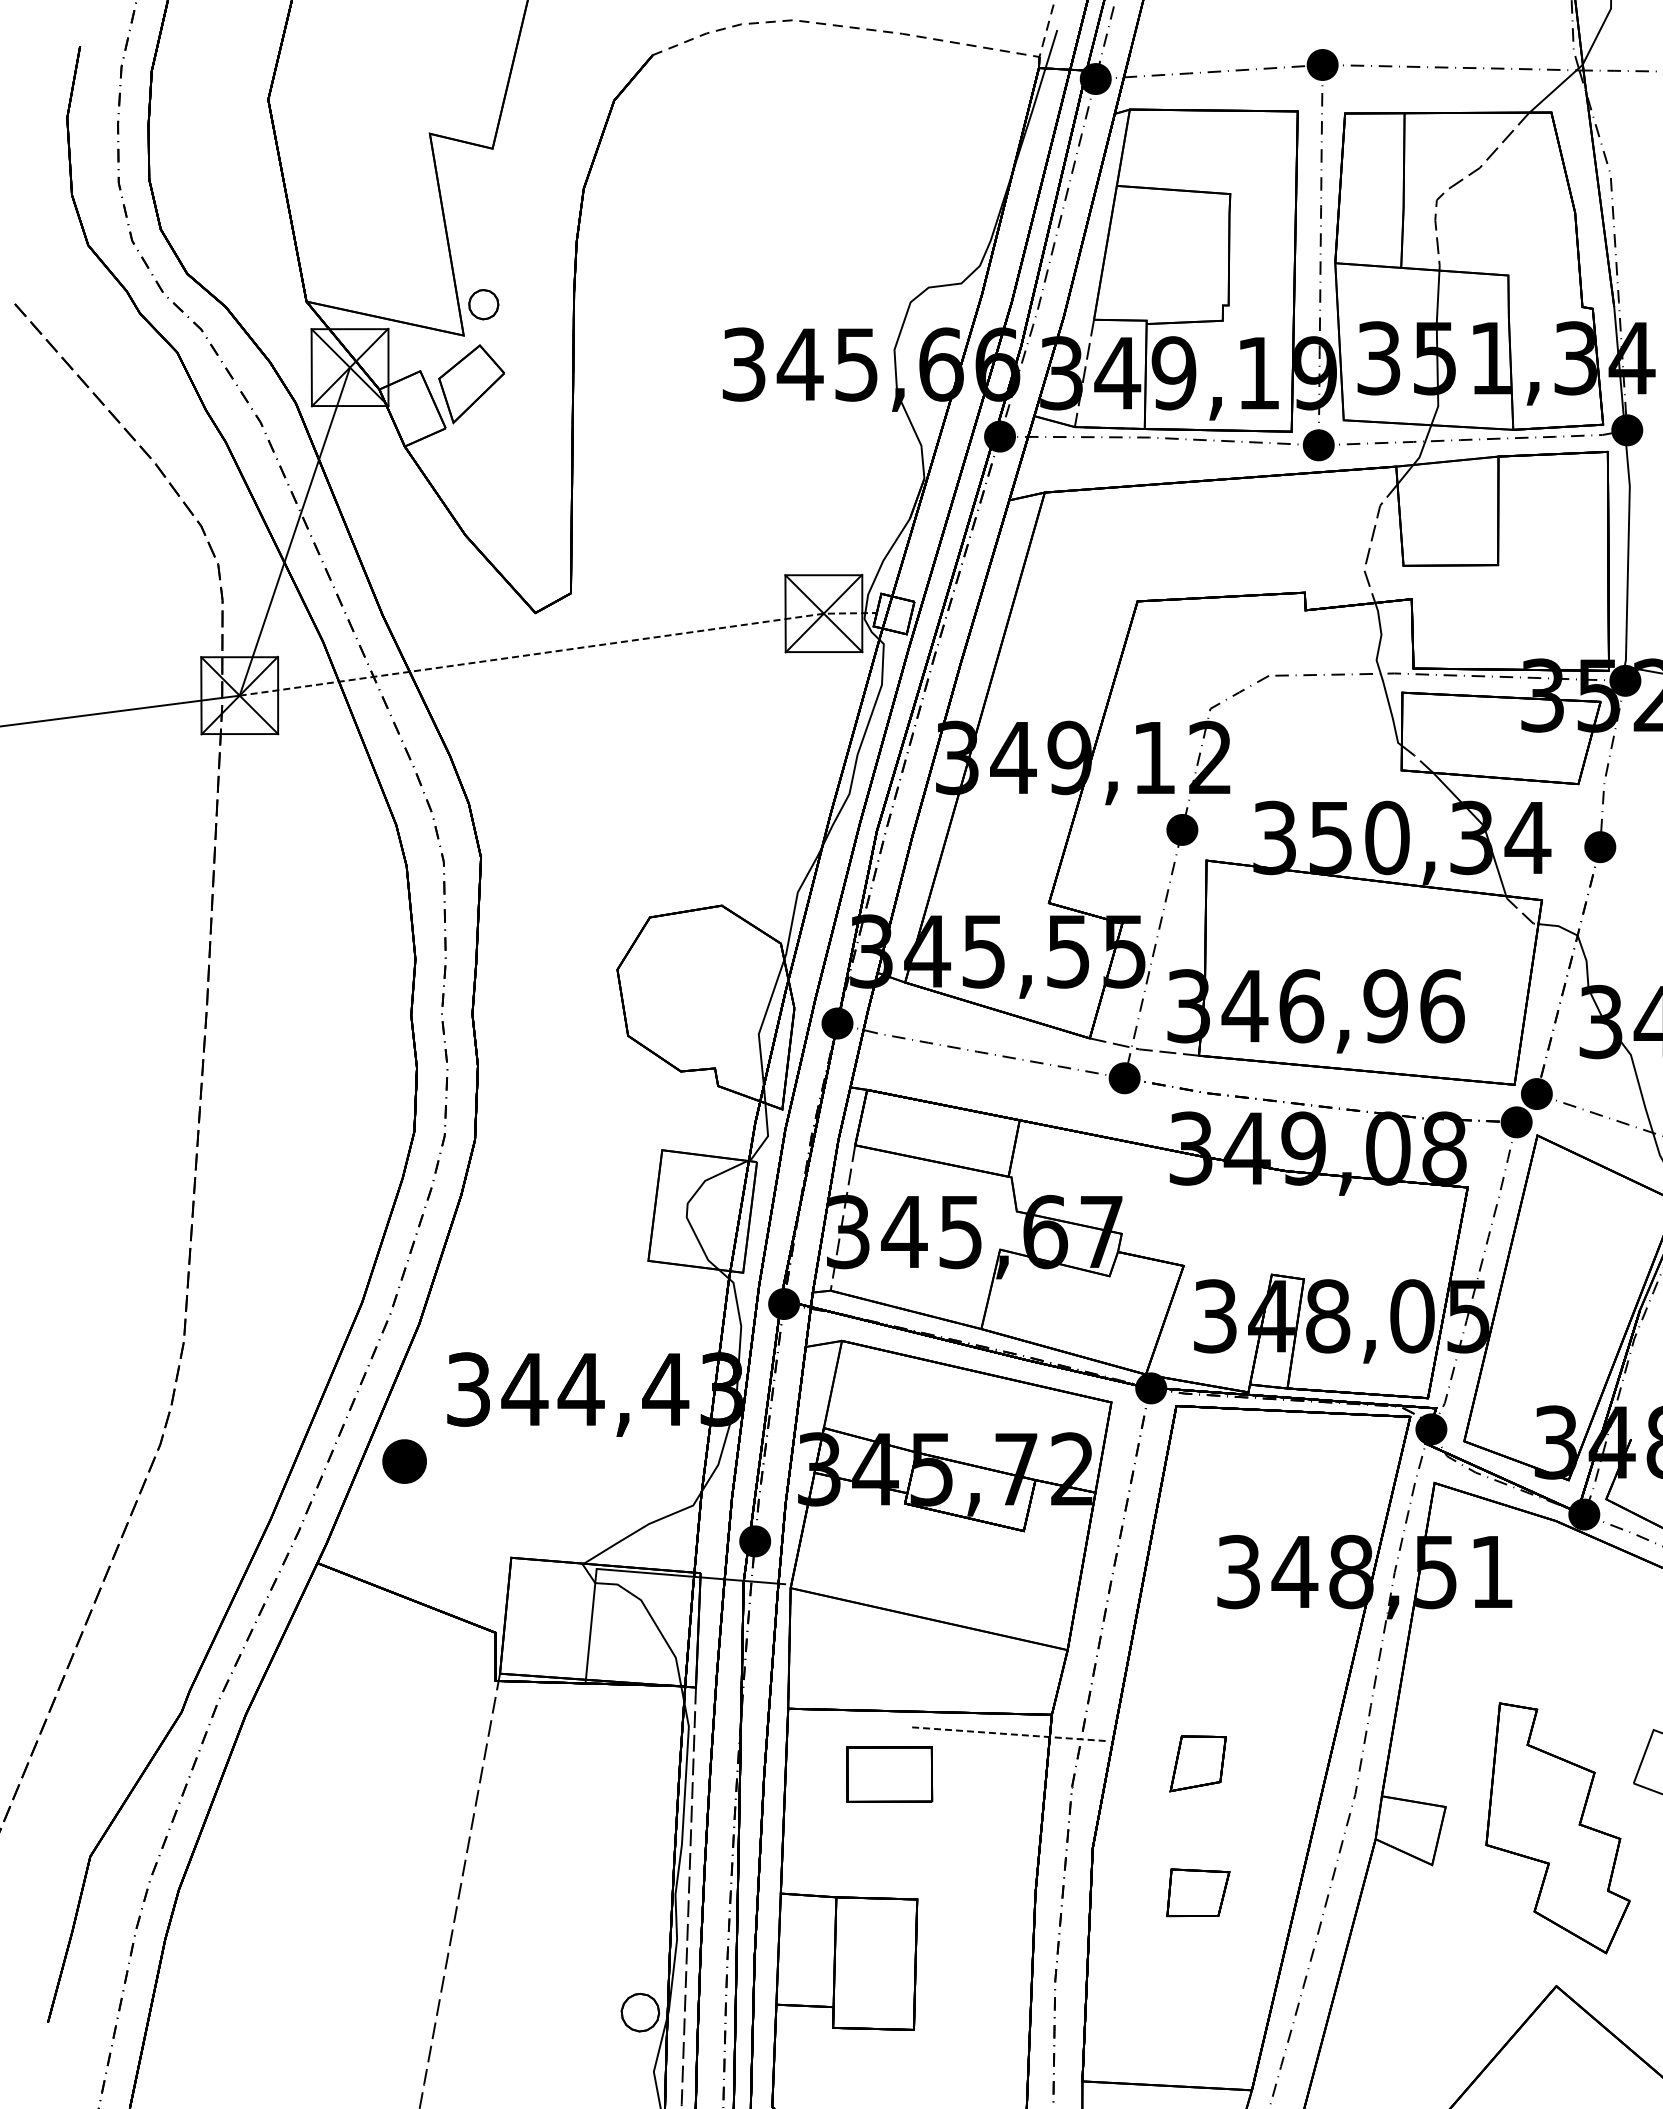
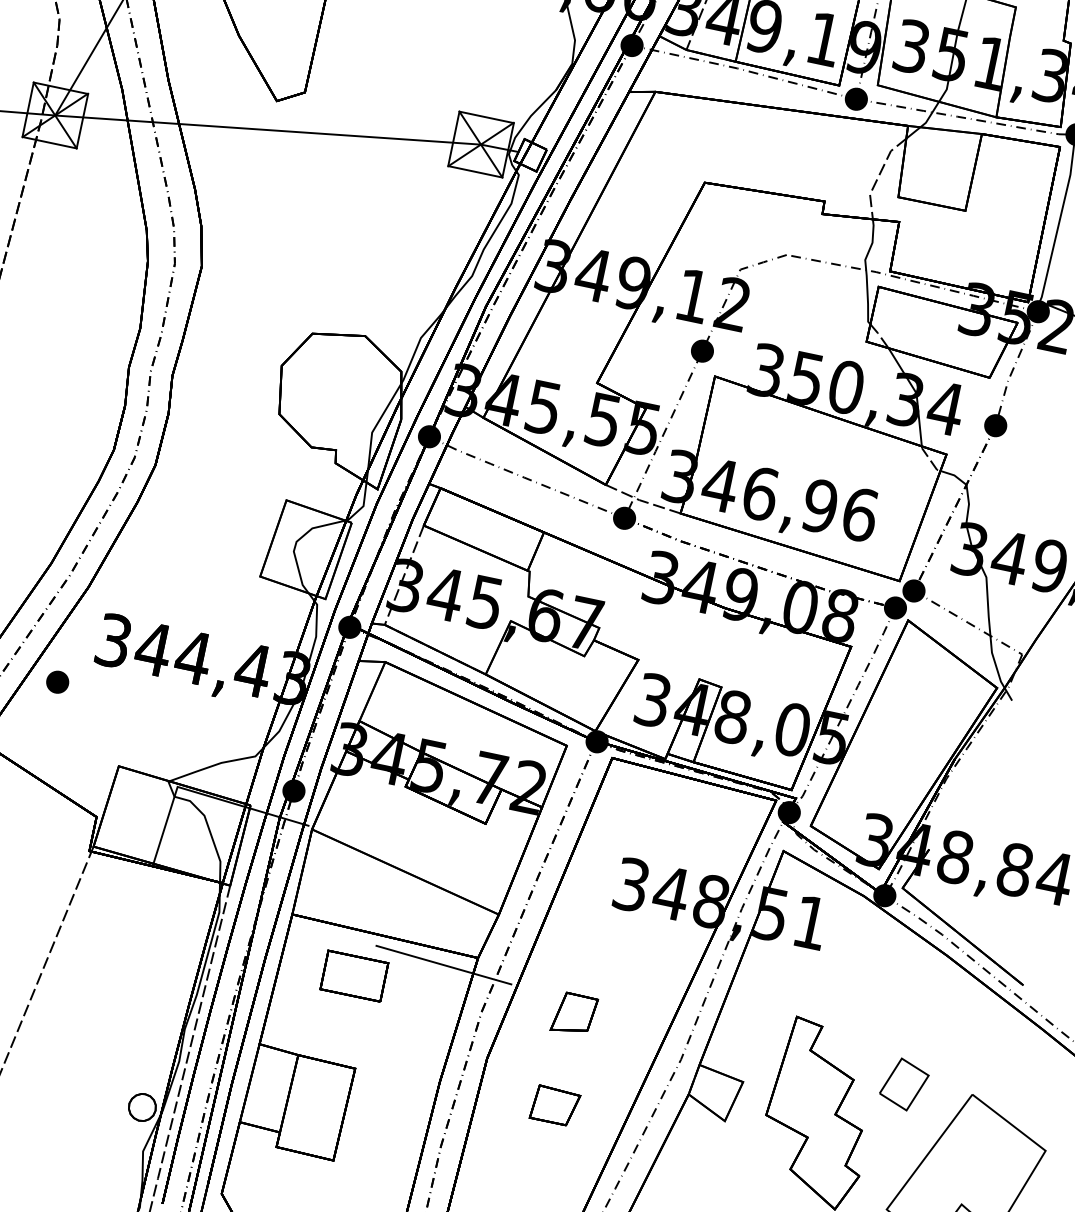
line: (558, 650) -> (287, 131), dashed -> solid
part: (404, 1461) -> (57, 682), size x0.71
line: (1007, 1734) -> (443, 965), dashed -> solid

